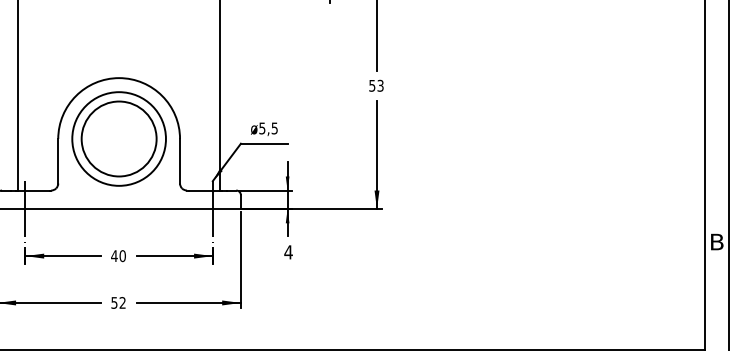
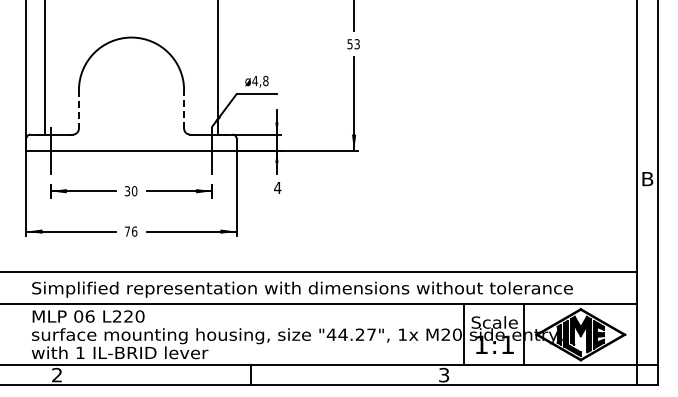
text: (268, 127) -> (260, 80), ø5,5 -> ø4,8
part: (119, 138) -> (131, 89), removed
line: (180, 160) -> (184, 108), solid -> dashed
line: (57, 161) -> (78, 109), solid -> dashed
text: (114, 256) -> (127, 191), 40 -> 30
text: (117, 302) -> (130, 231), 52 -> 76

